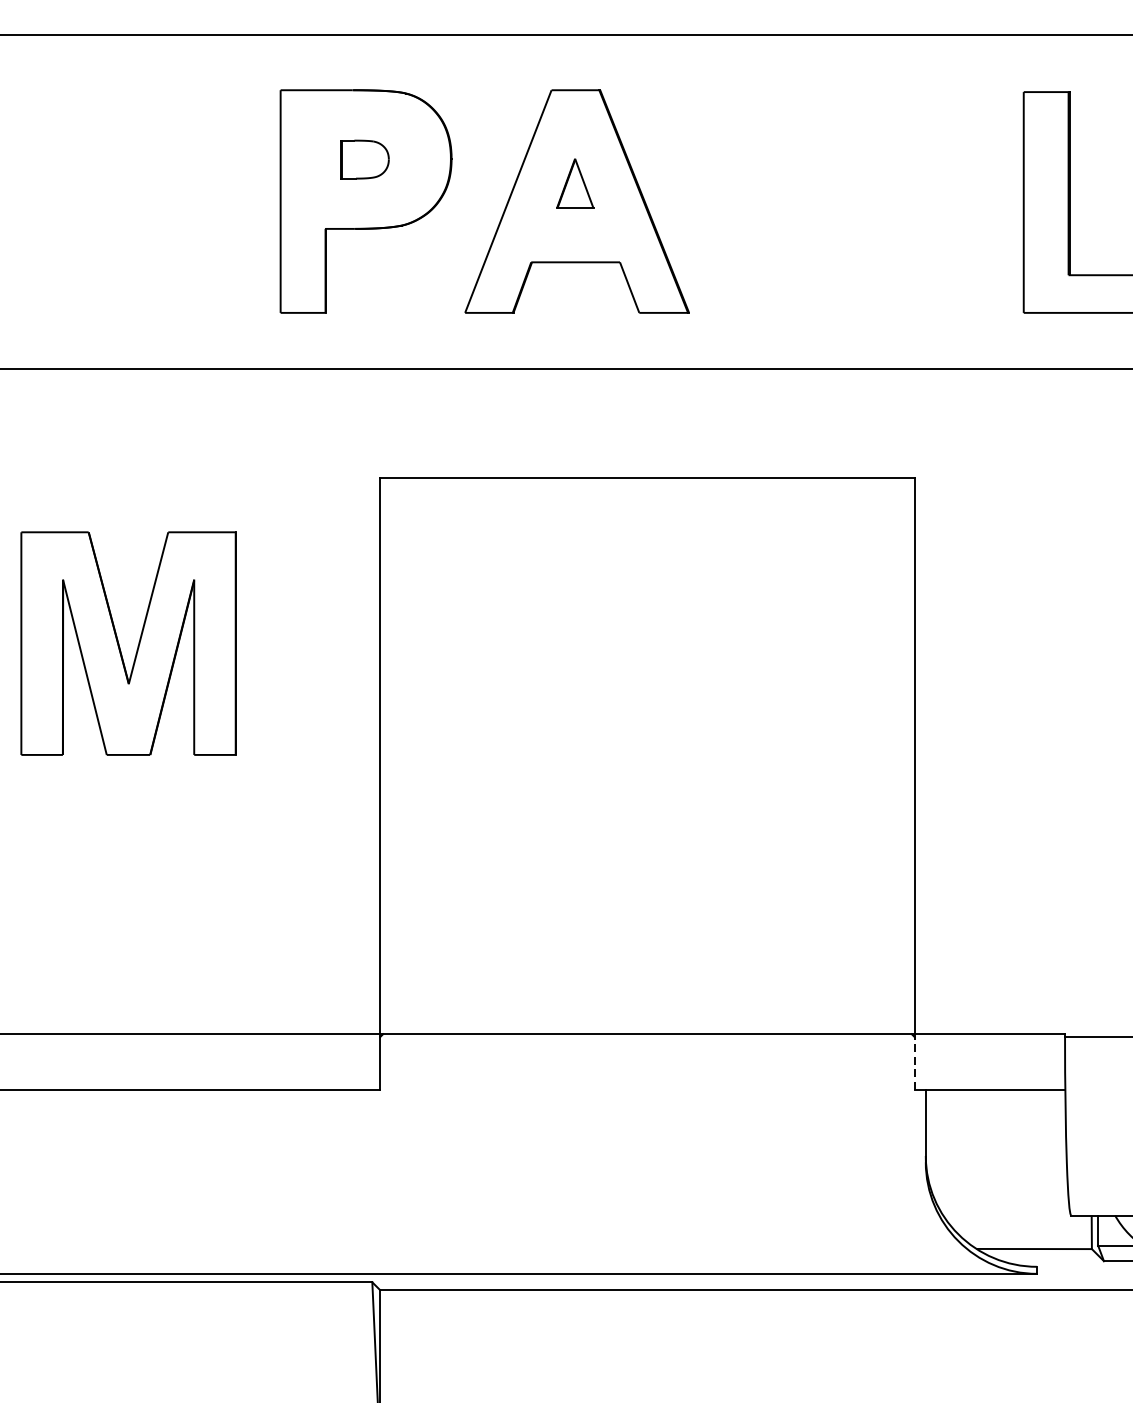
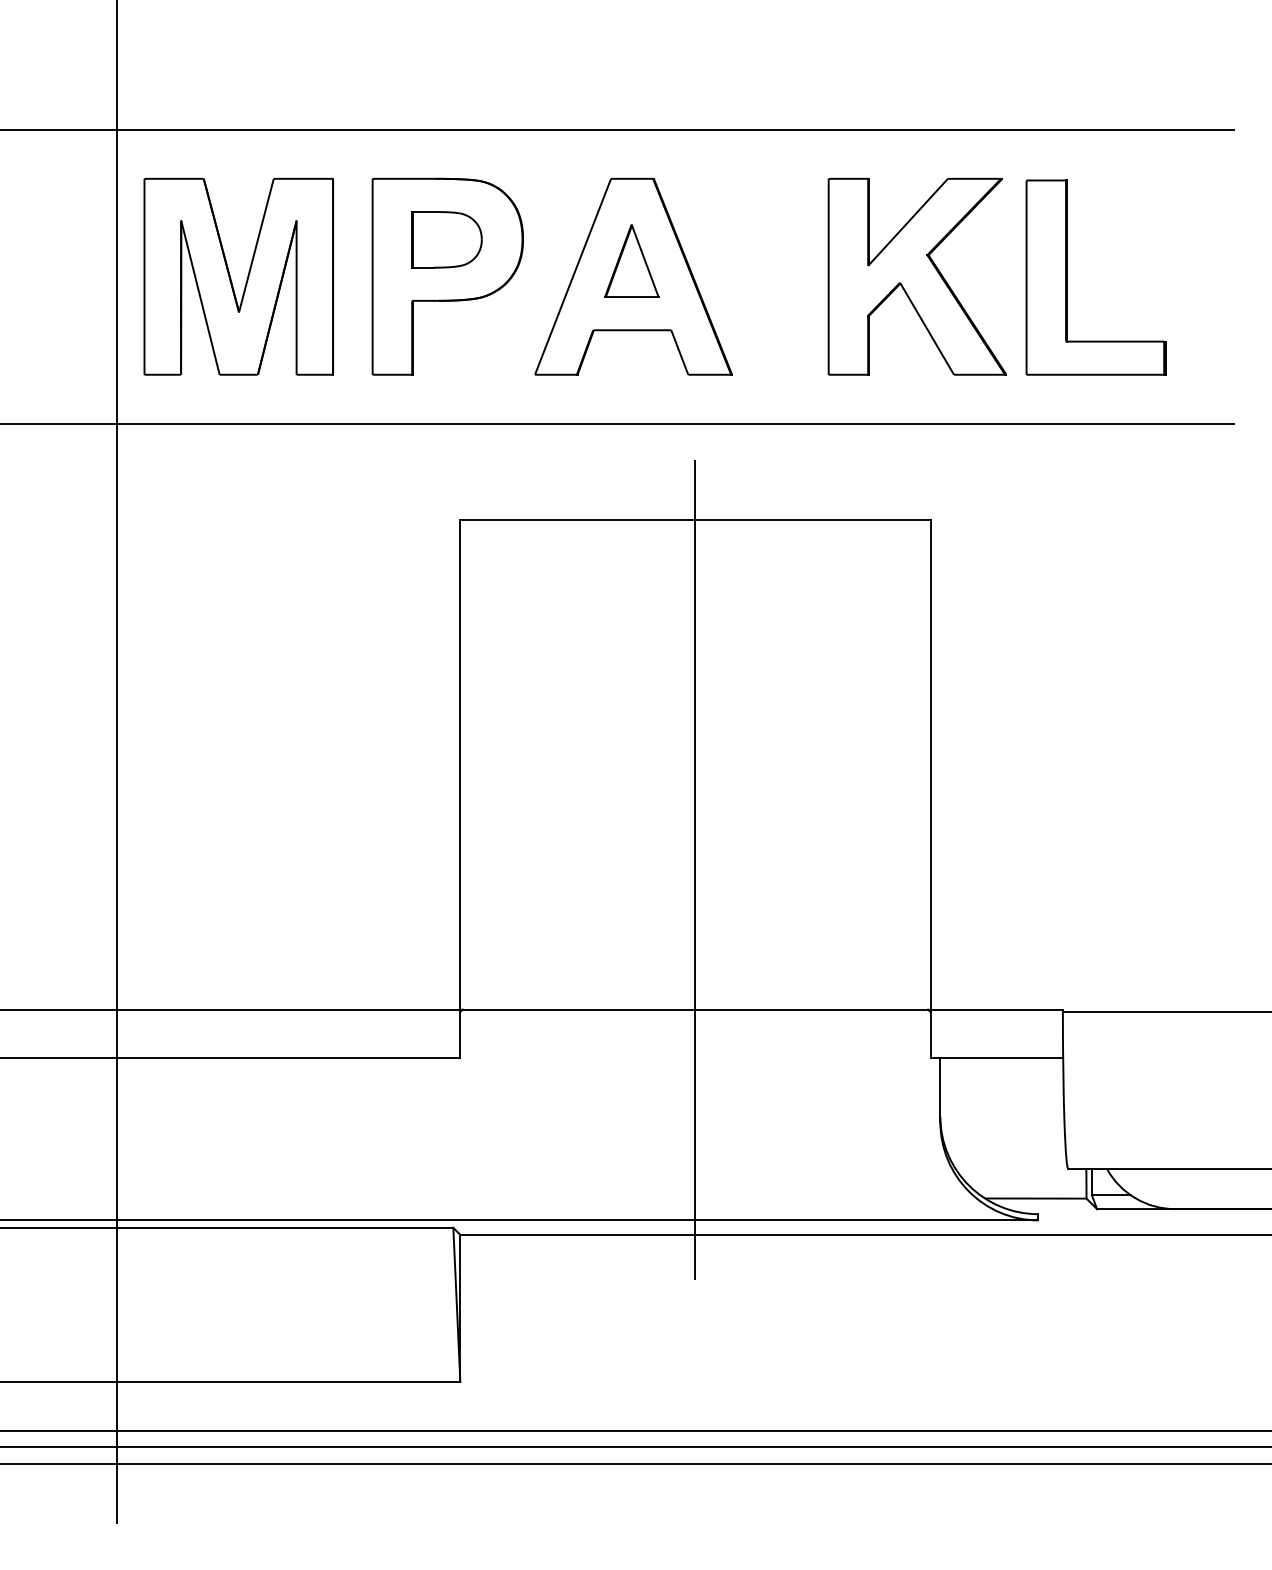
part: (364, 159) -> (446, 239), size x1.67
part: (574, 183) -> (631, 260), size x1.67
part: (898, 201) -> (916, 276), added
part: (120, 645) -> (231, 278), moved
line: (647, 875) -> (695, 869), added
line: (914, 1061) -> (930, 1033), dashed -> solid

